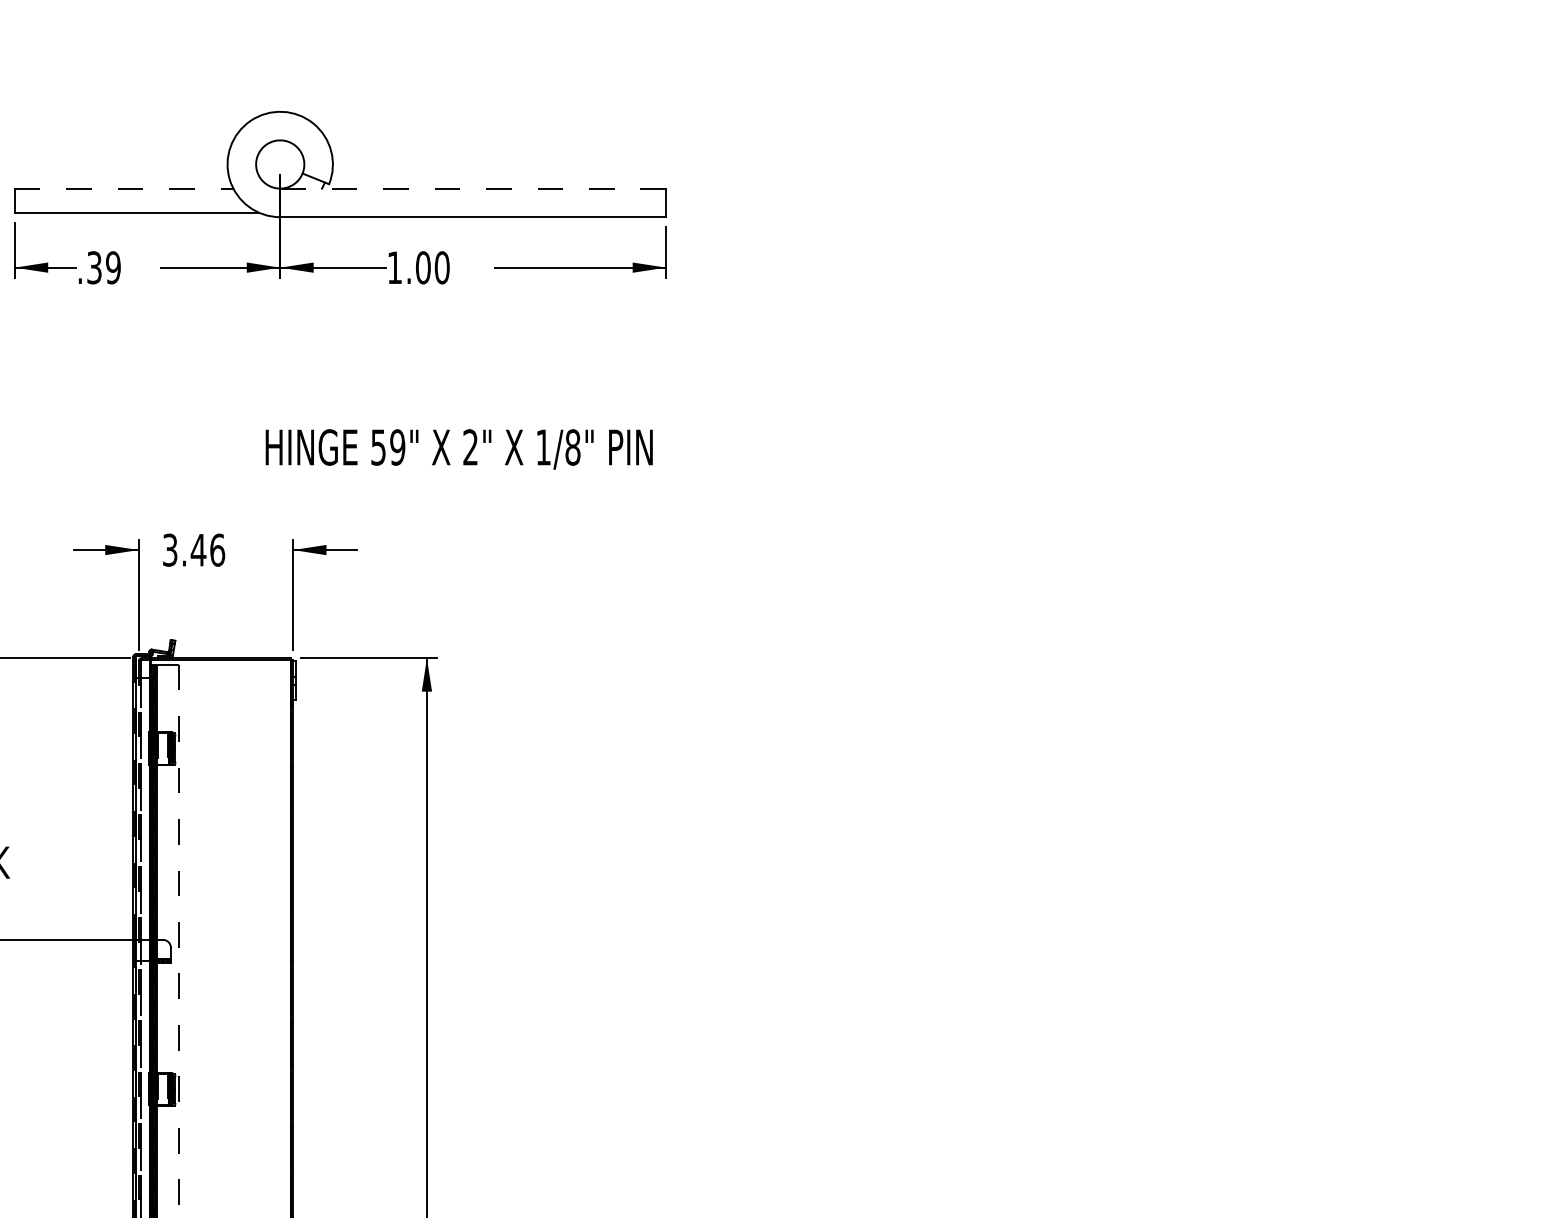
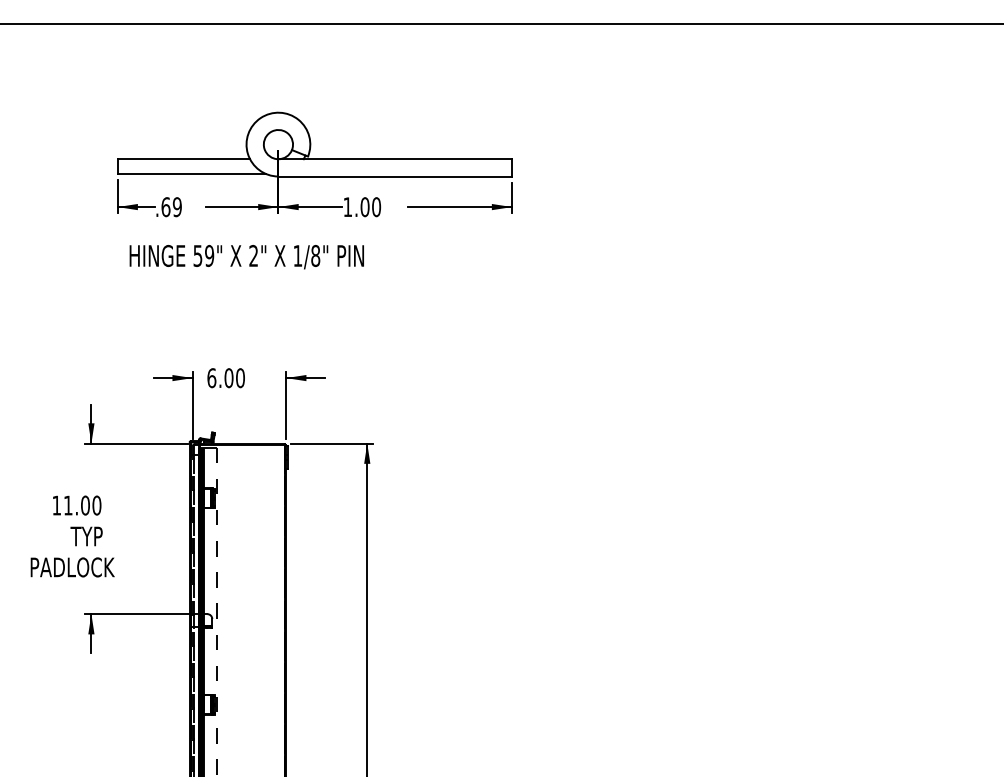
line: (125, 189) -> (184, 159), dashed -> solid
line: (473, 189) -> (395, 159), dashed -> solid
text: (93, 268) -> (165, 207), .39 -> .69
text: (458, 449) -> (246, 257), moved
text: (194, 550) -> (226, 378), 3.46 -> 6.00

